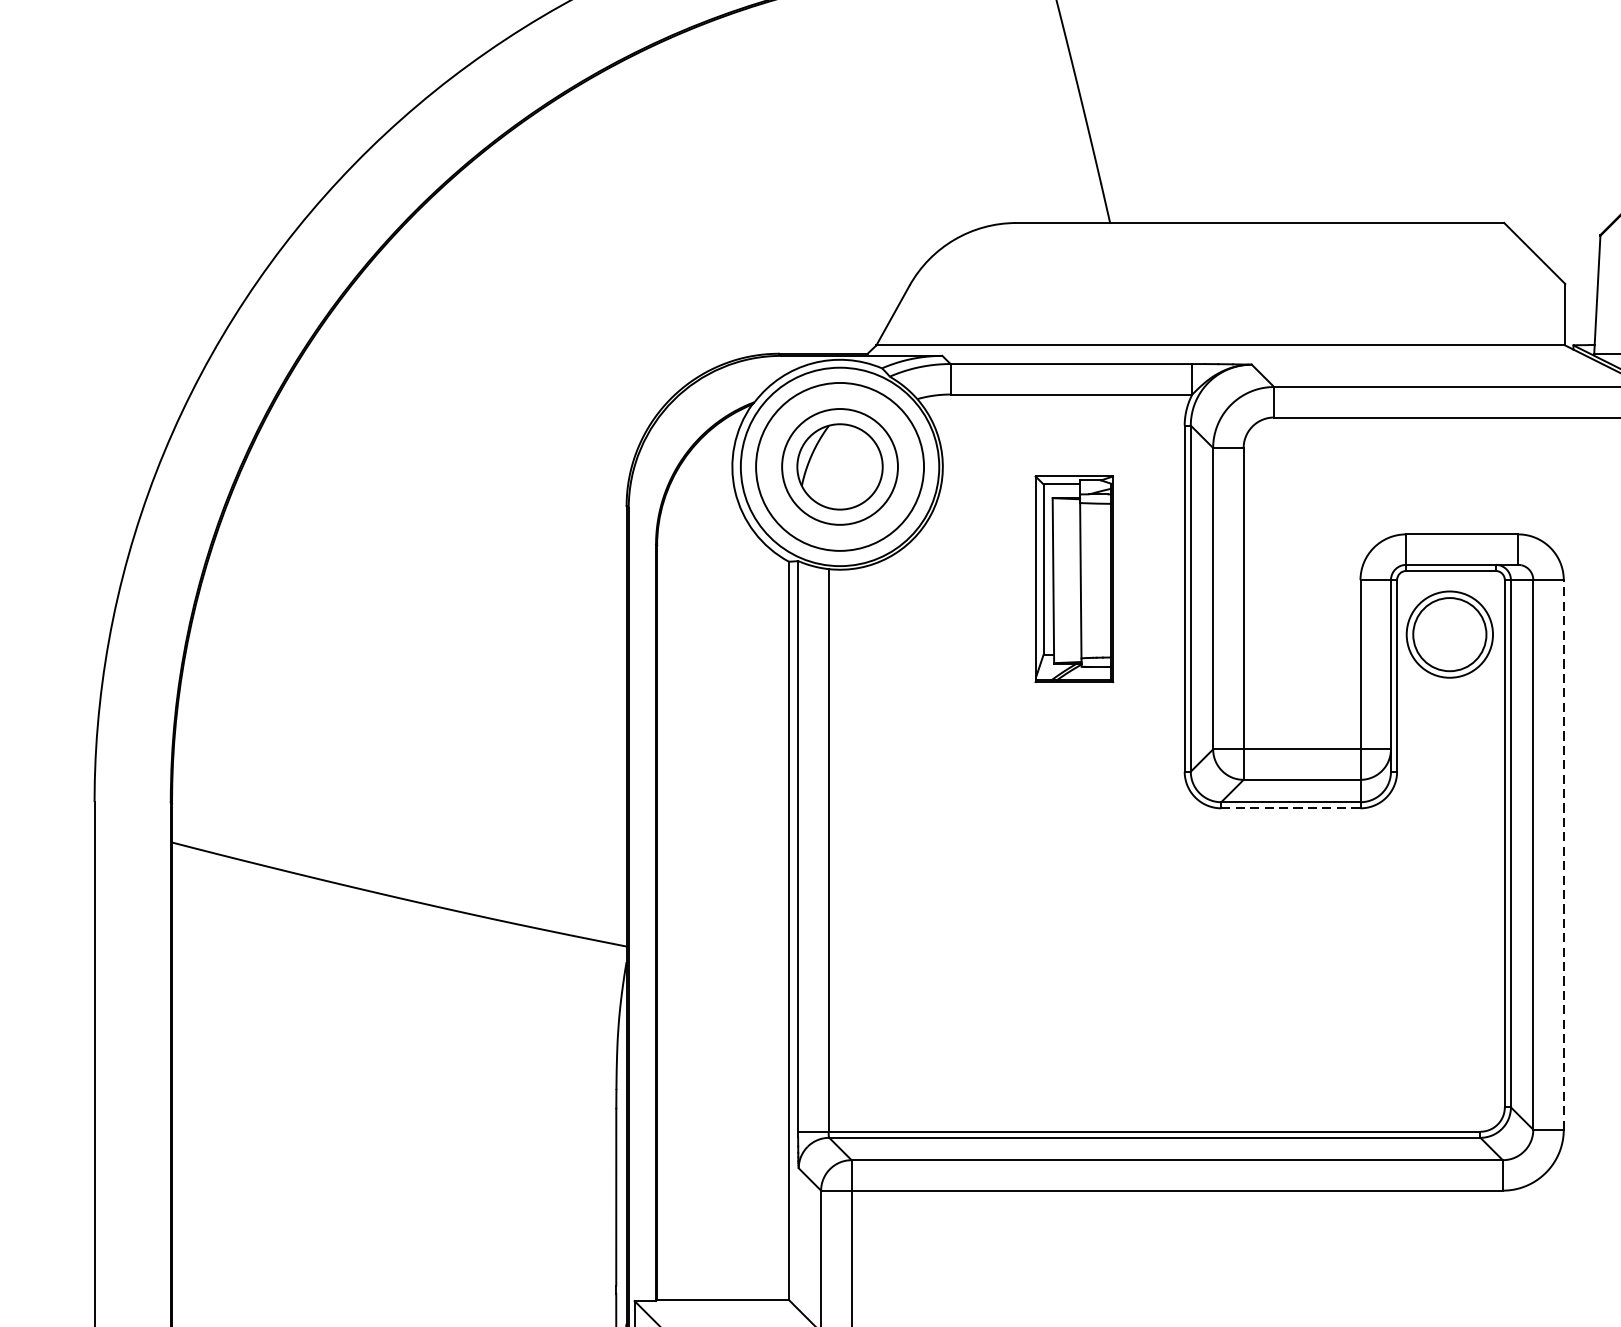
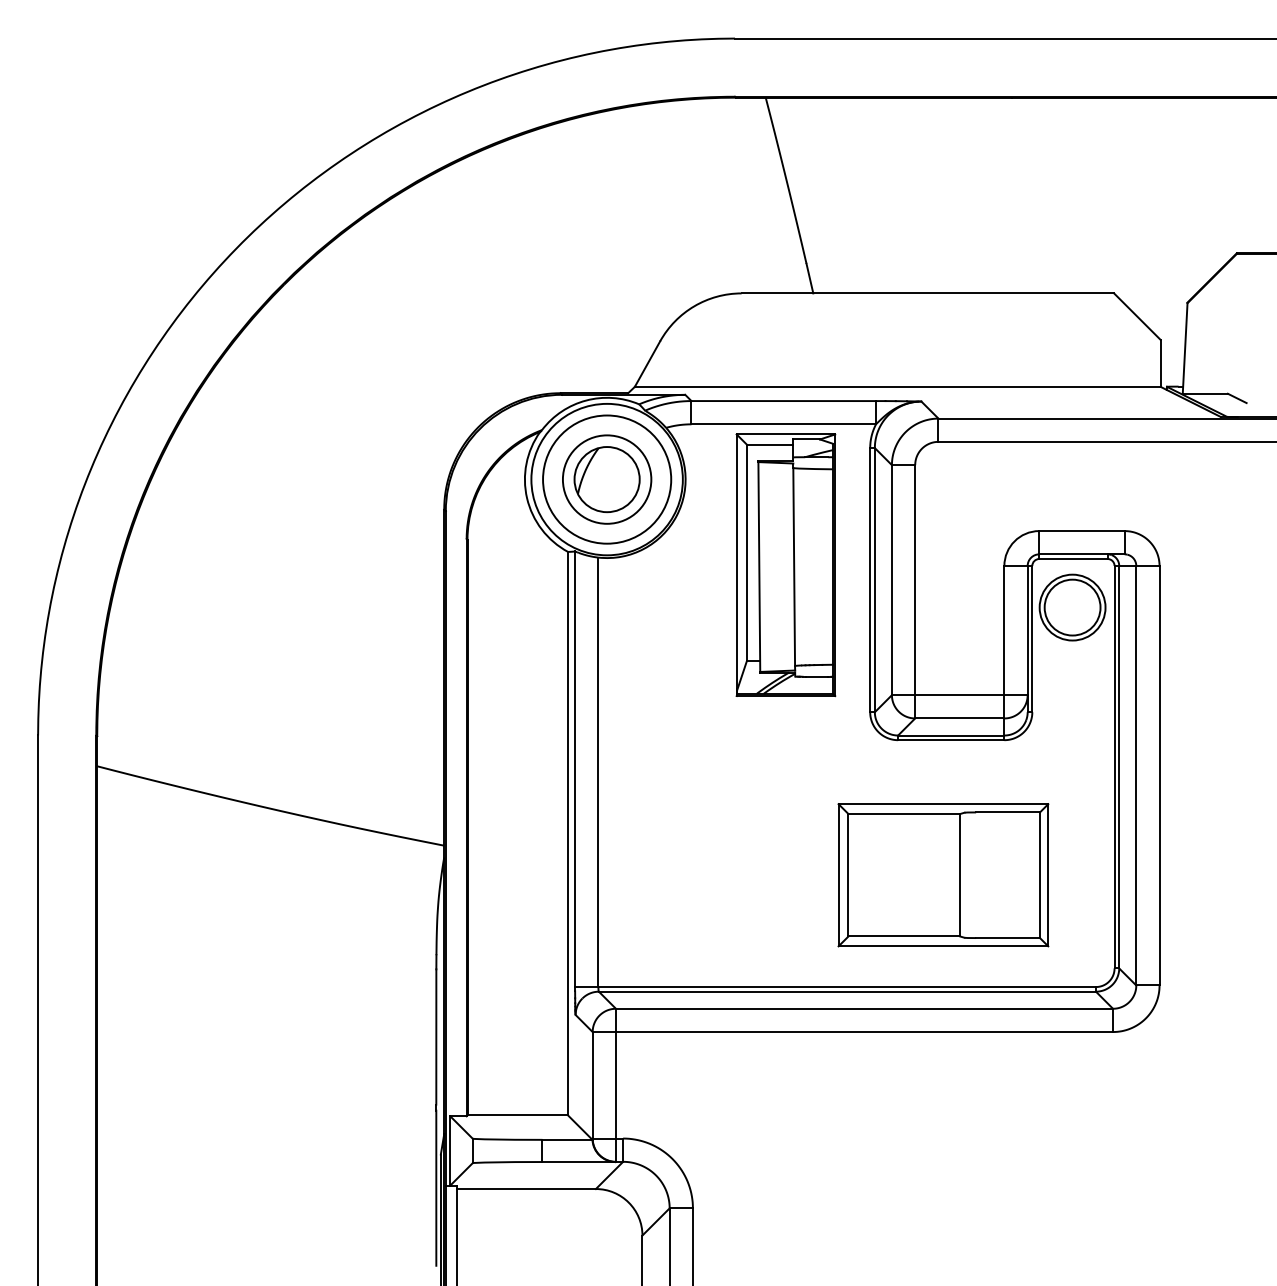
part: (1073, 579) -> (785, 565), size x1.67
line: (1291, 808) -> (951, 740), dashed -> solid
line: (1563, 854) -> (1159, 775), dashed -> solid
part: (1280, 985) -> (943, 875), added

